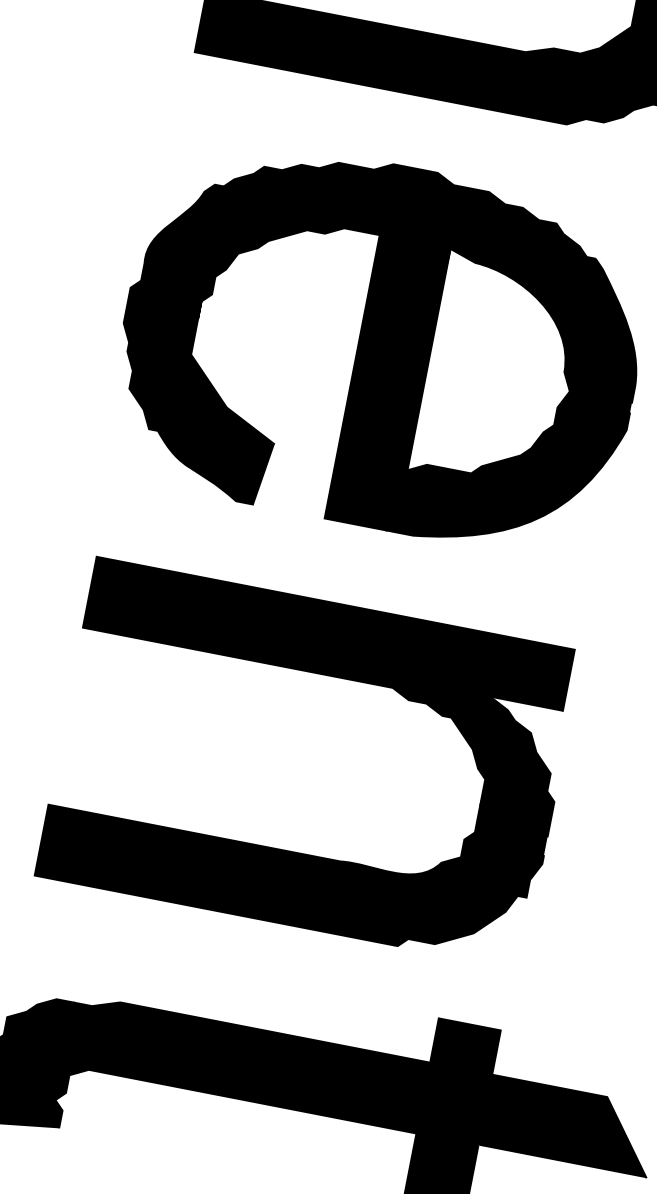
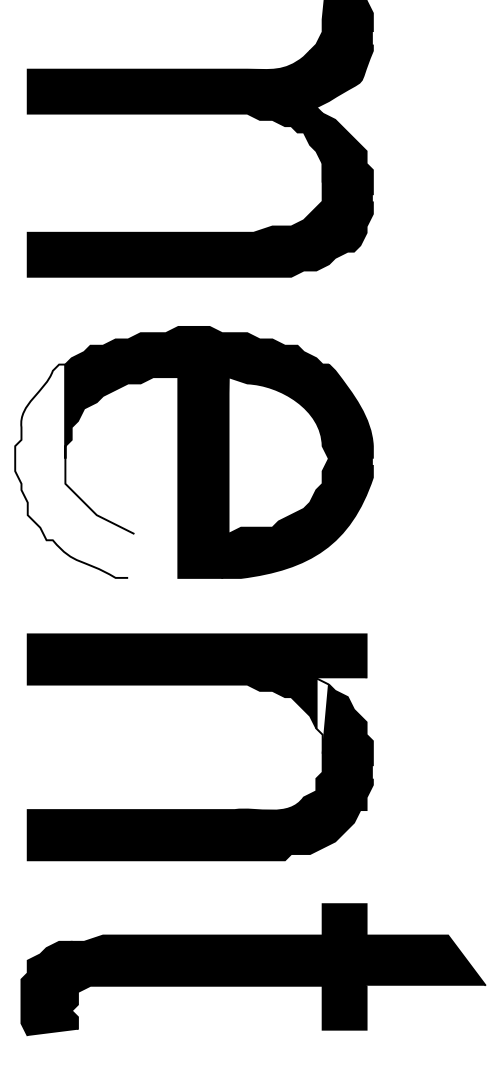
fill: (207, 338) -> (74, 470), removed
fill: (490, 752) -> (322, 715), removed

